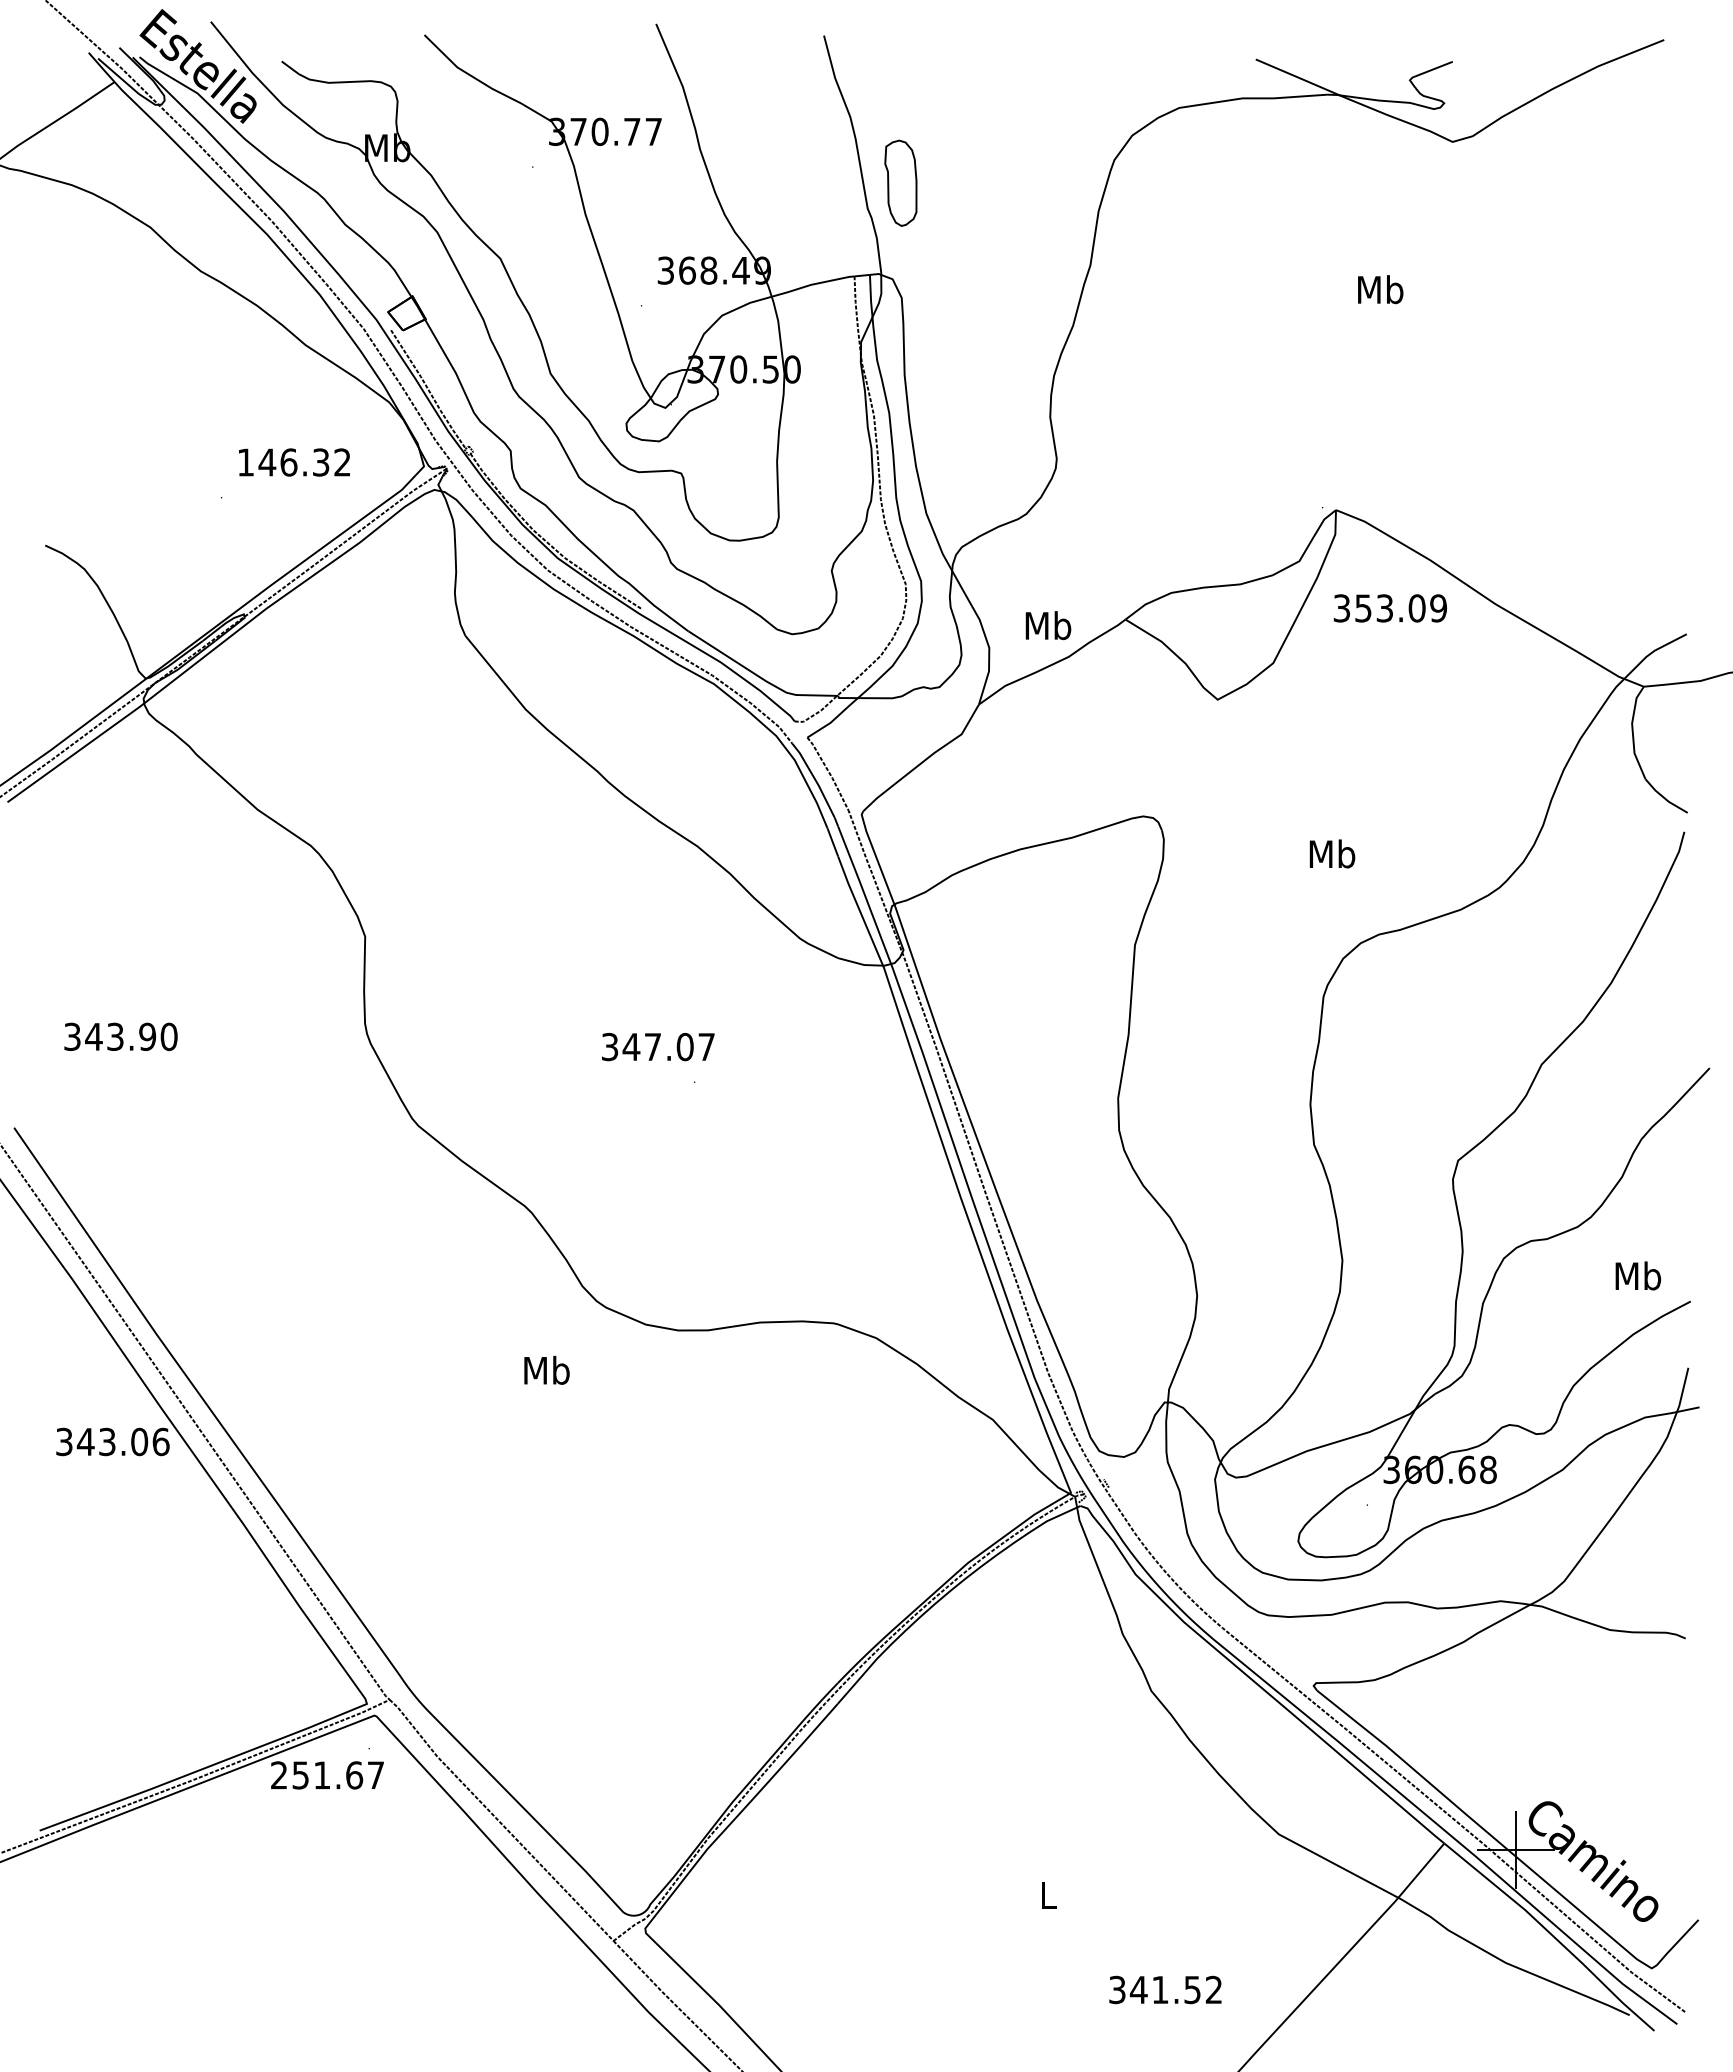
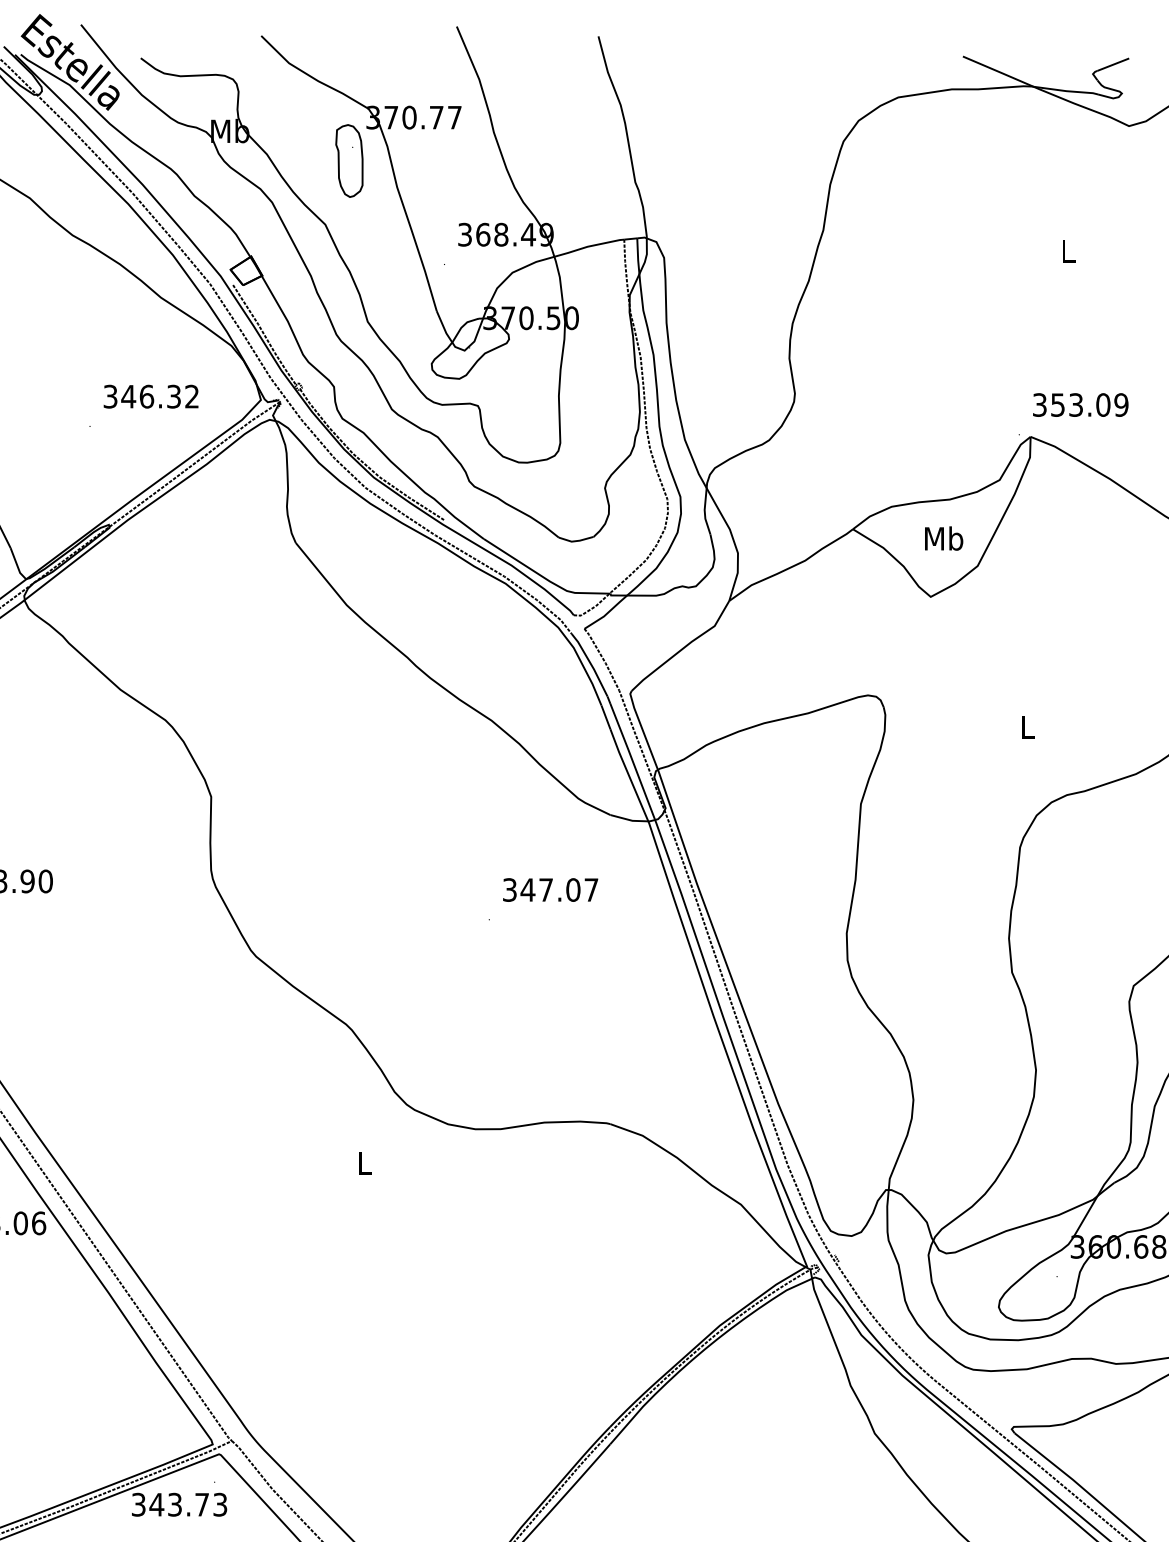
part: (900, 182) -> (349, 160), moved
text: (1380, 289) -> (1068, 250), Mb -> L
text: (245, 462) -> (110, 396), 146.32 -> 346.32
text: (1389, 608) -> (1079, 405), moved
text: (1048, 625) -> (944, 538), moved
text: (1332, 853) -> (1027, 726), Mb -> L
text: (658, 1047) -> (550, 890), moved
text: (546, 1369) -> (364, 1162), Mb -> L
text: (327, 1775) -> (179, 1504), 251.67 -> 343.73

